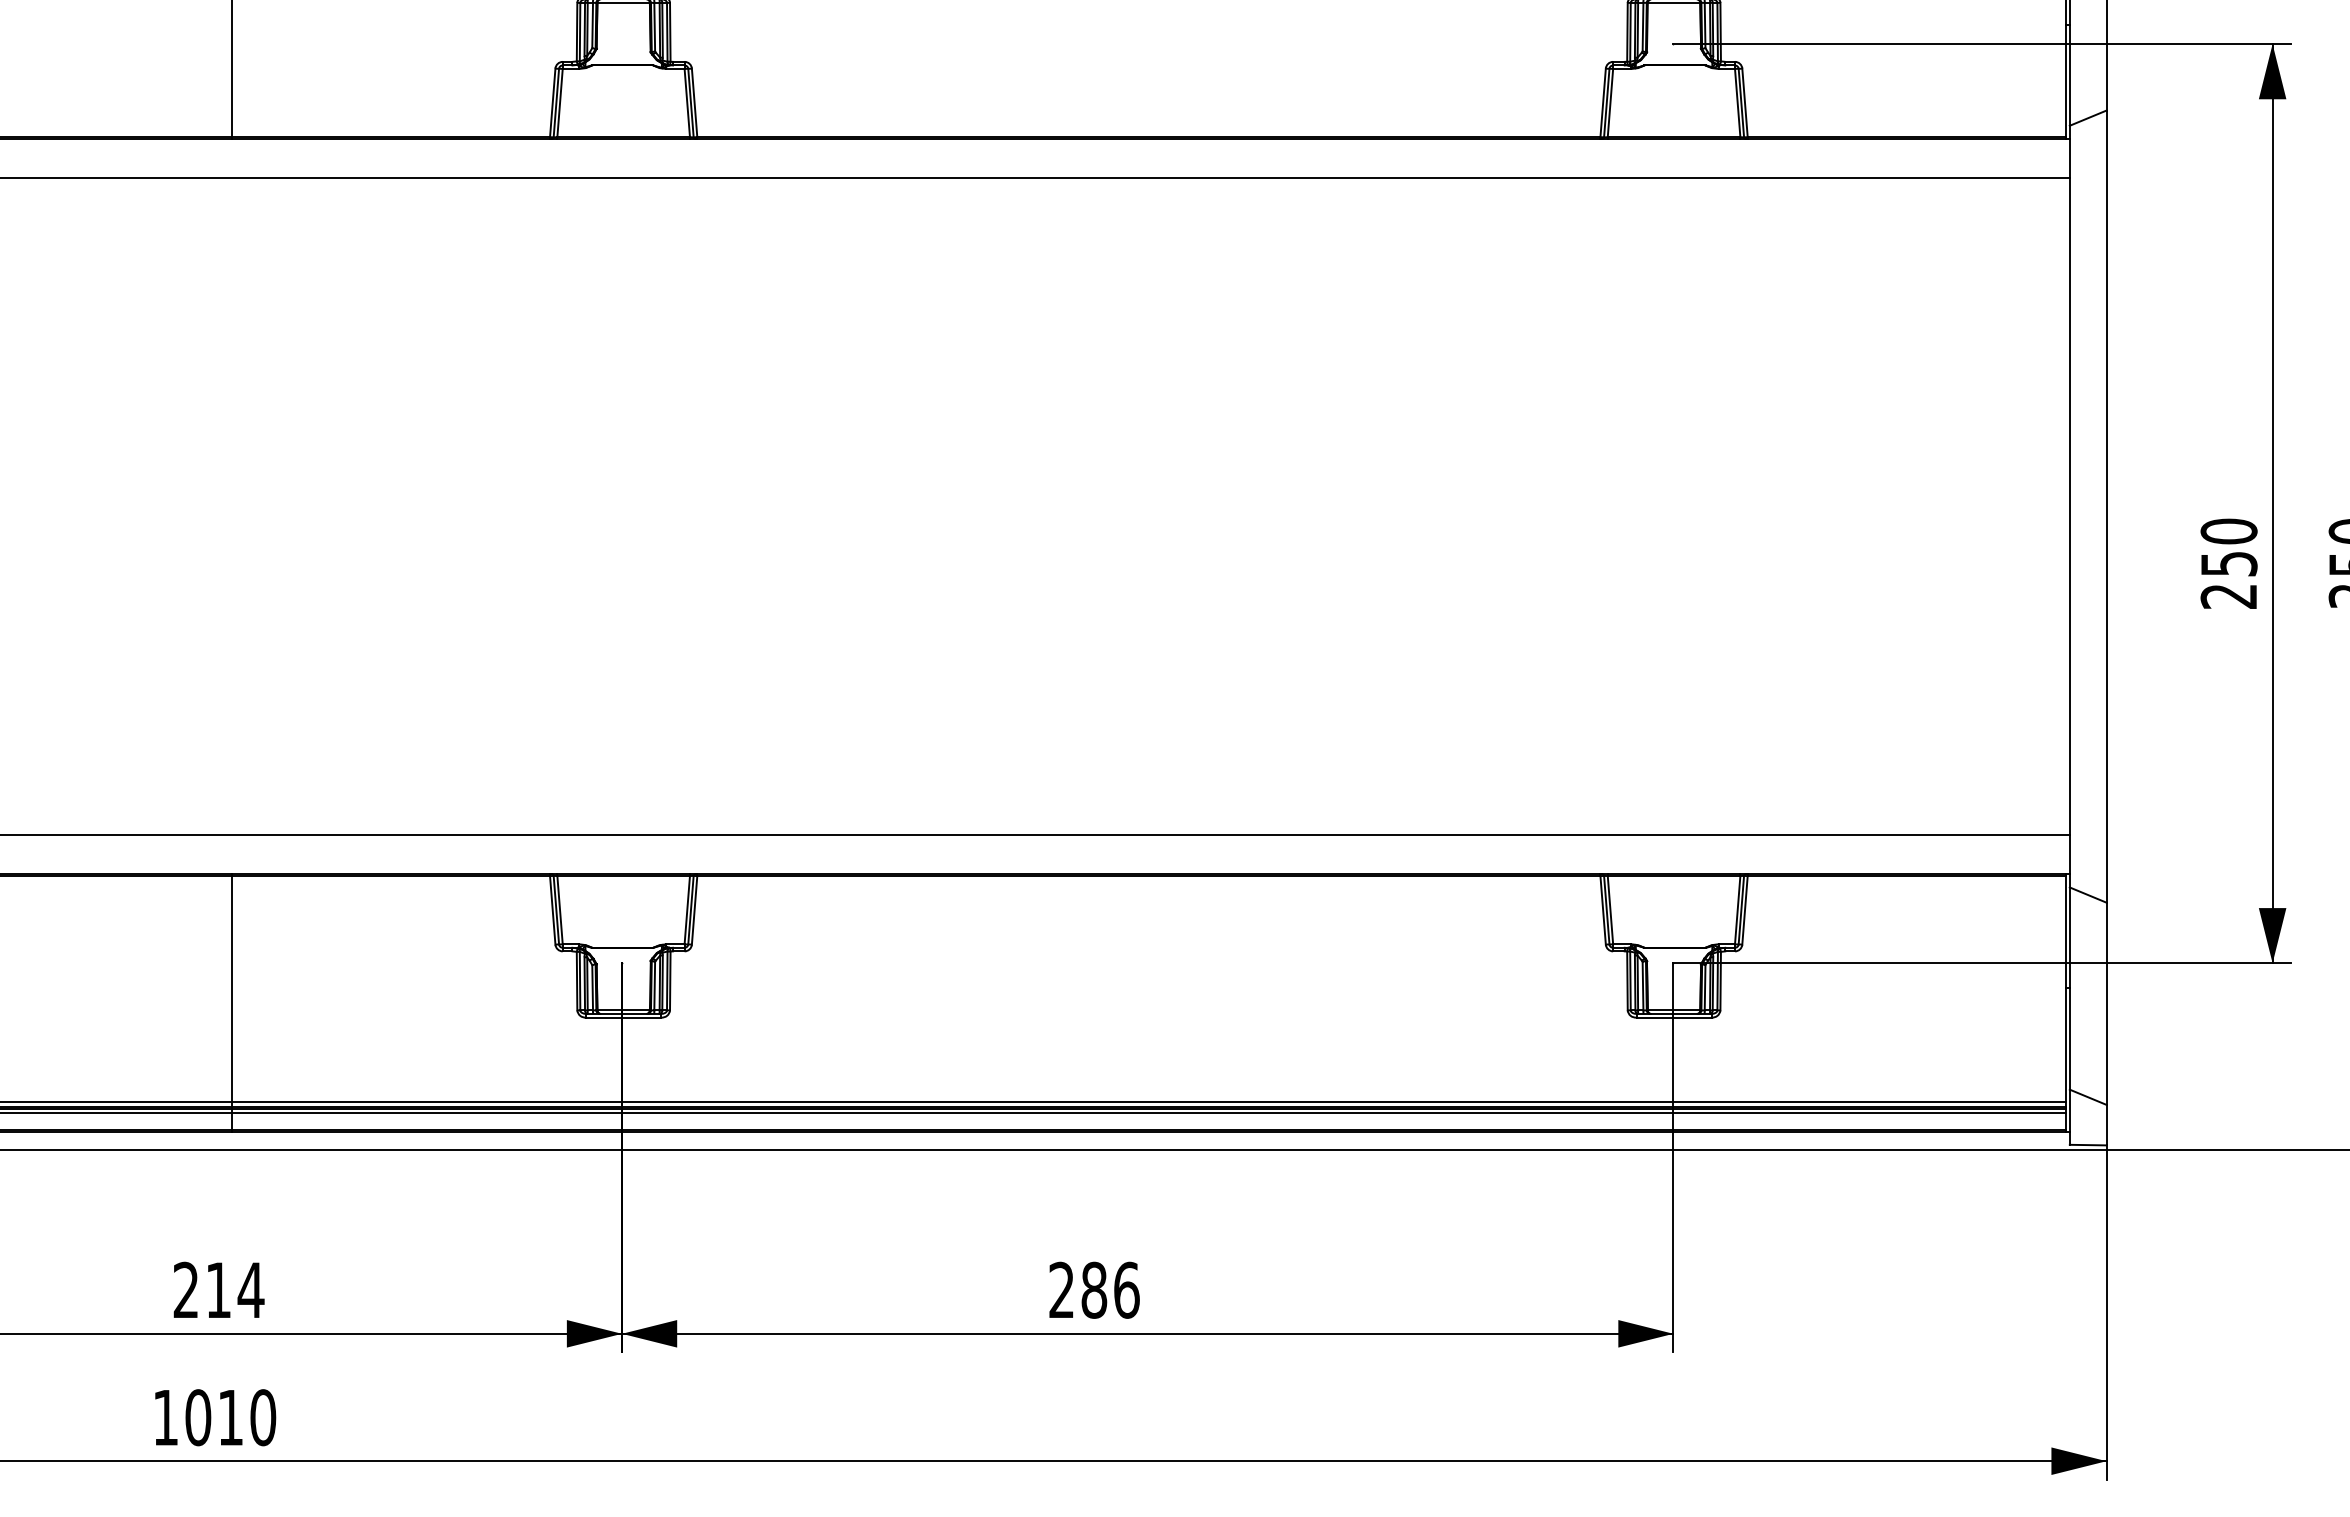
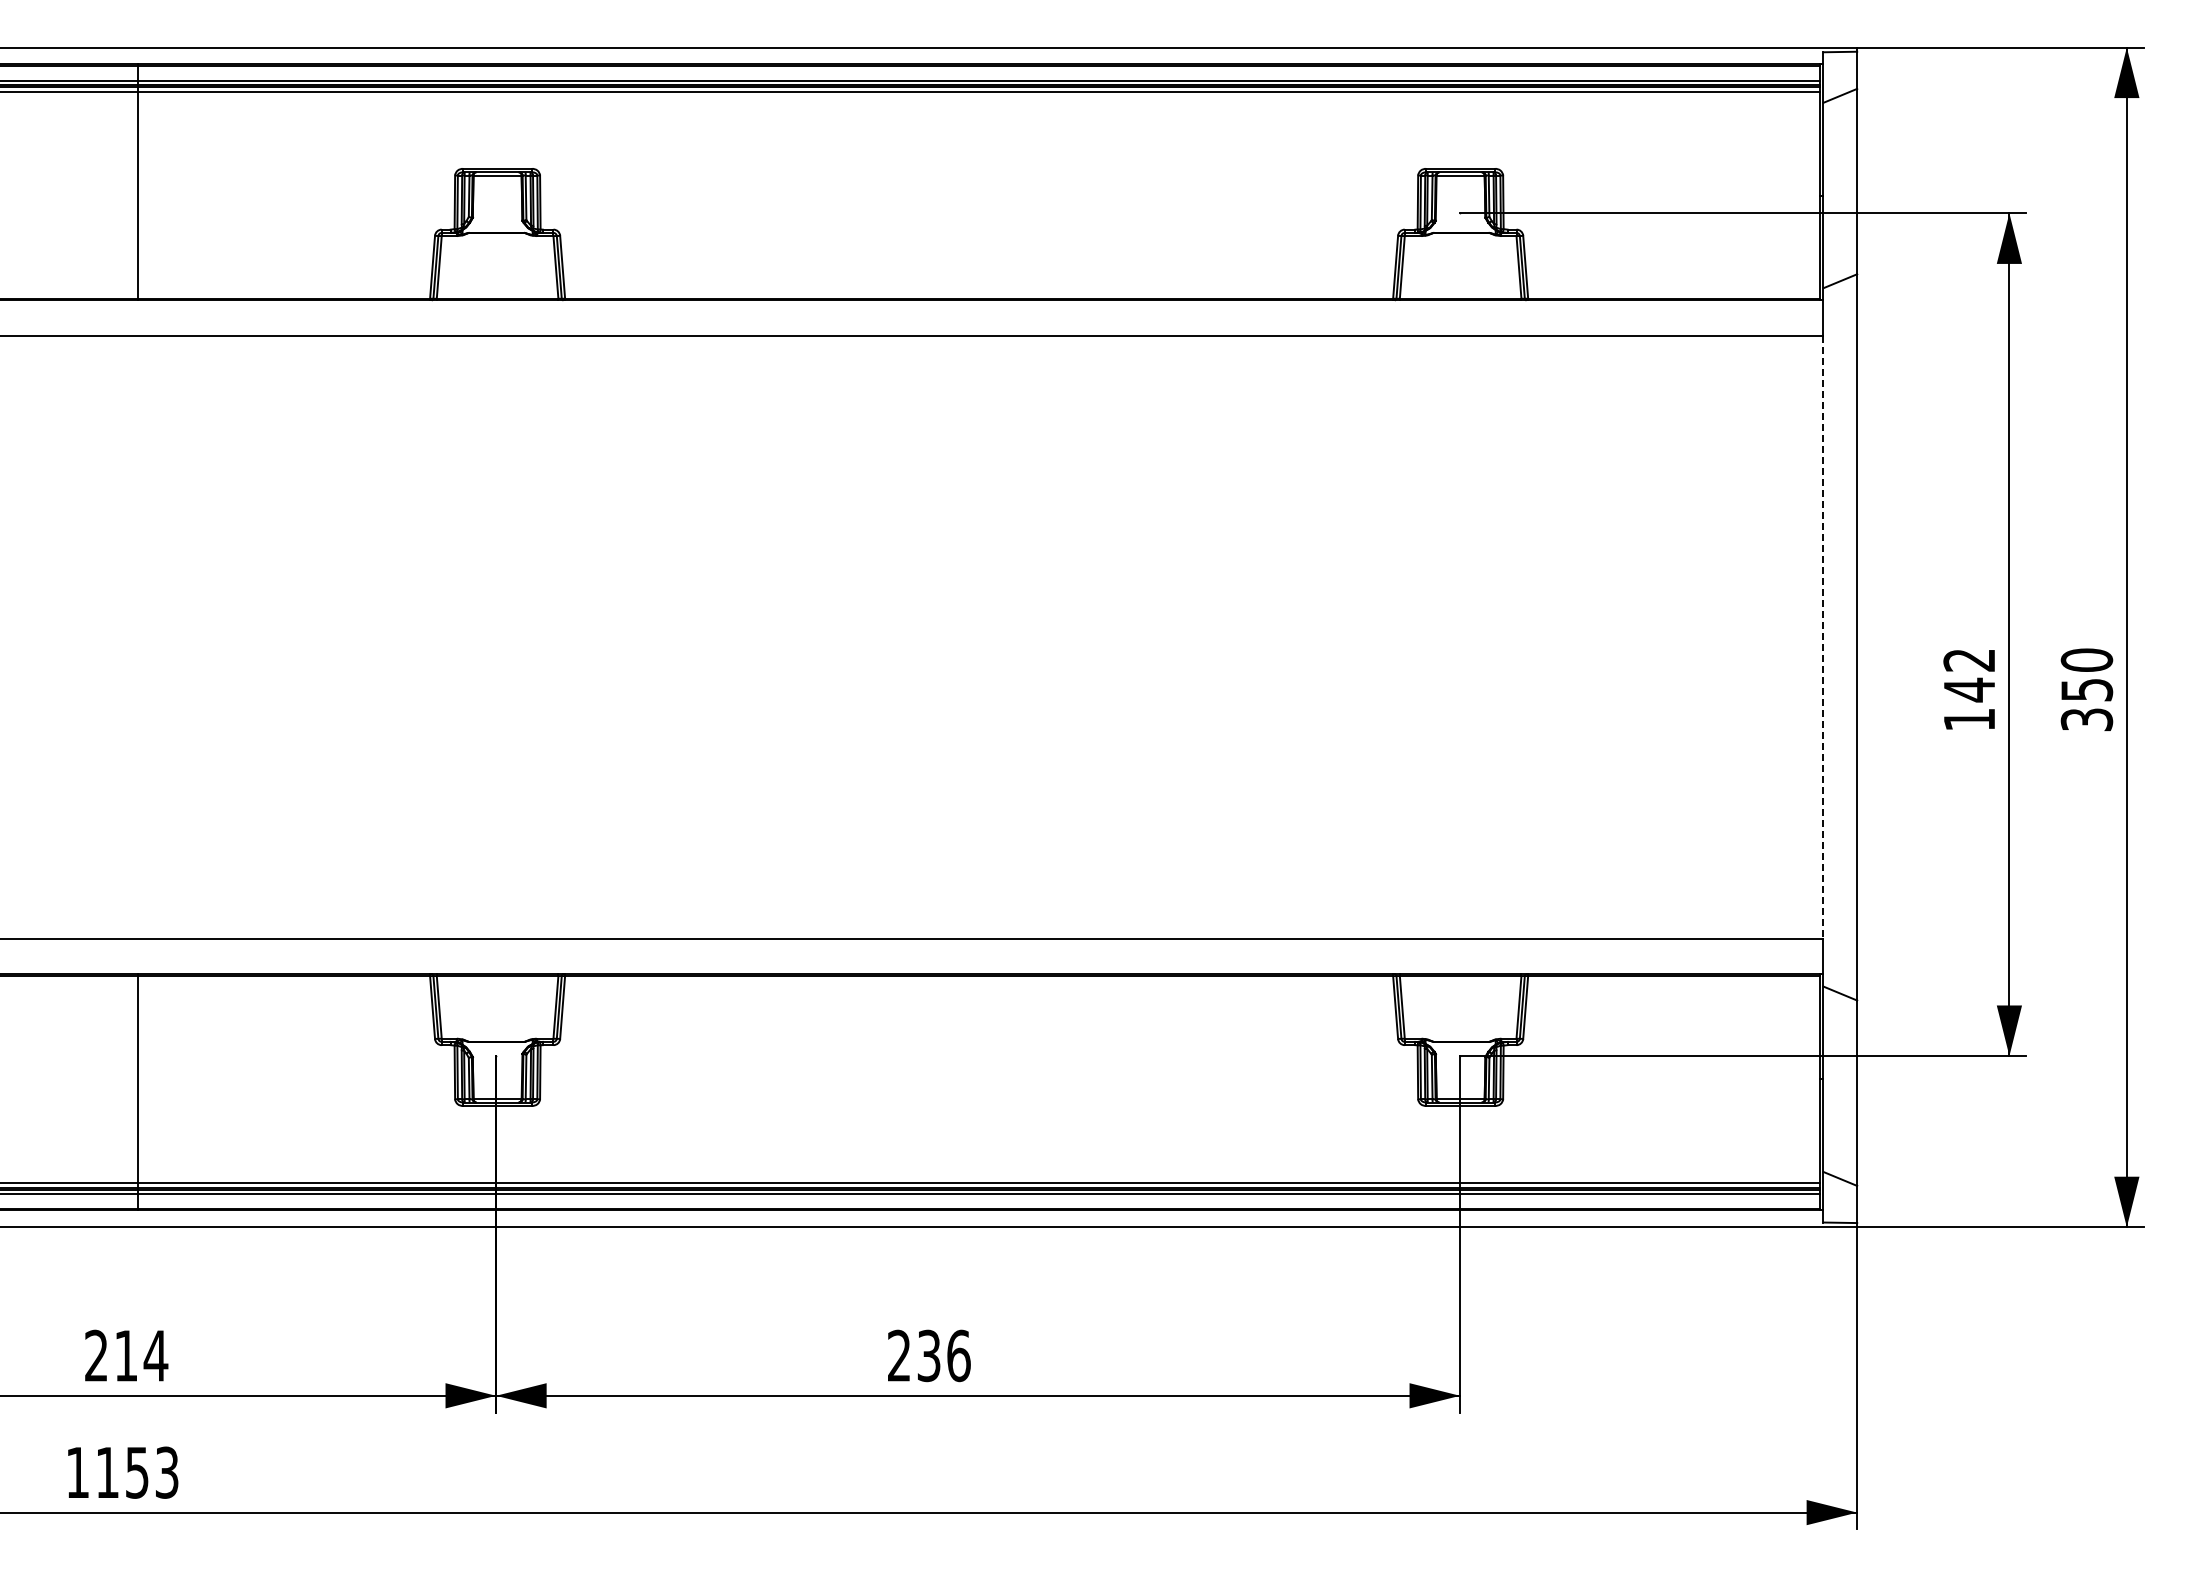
line: (2069, 506) -> (1823, 637), solid -> dashed
text: (2229, 563) -> (1969, 689), 250 -> 142
text: (1093, 1289) -> (928, 1355), 286 -> 236
text: (230, 1417) -> (137, 1472), 1010 -> 1153

